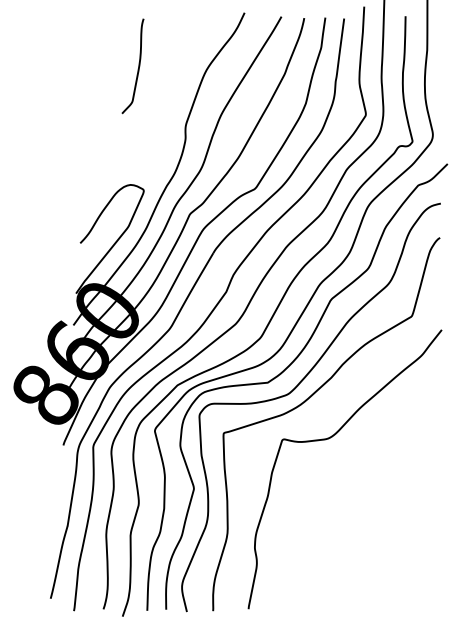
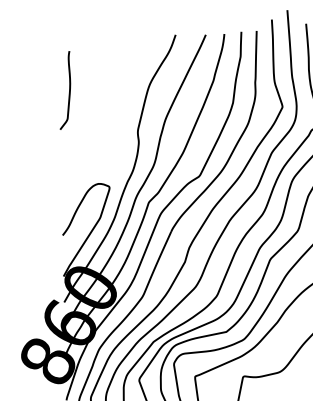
curve: (137, 69) -> (68, 92), moved

